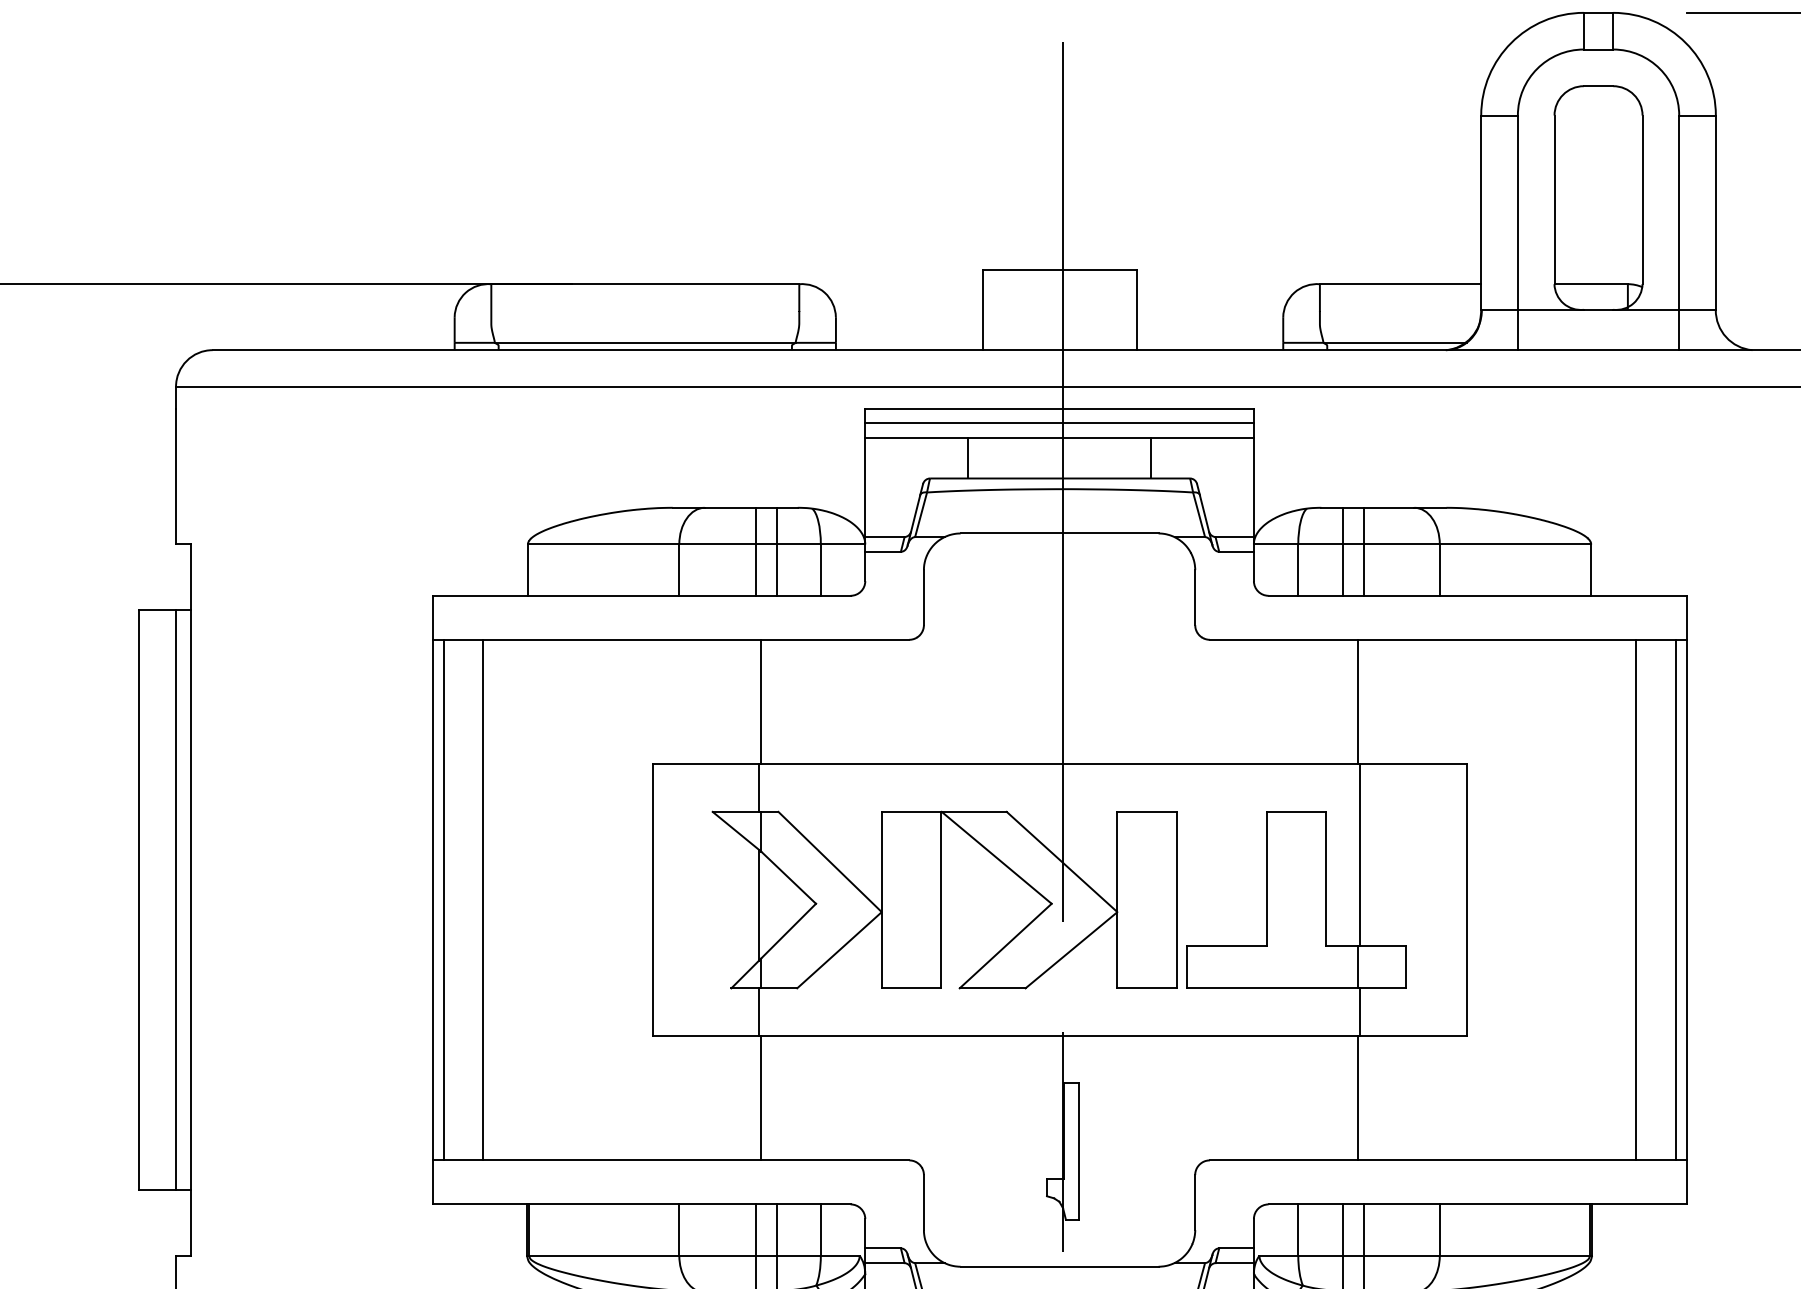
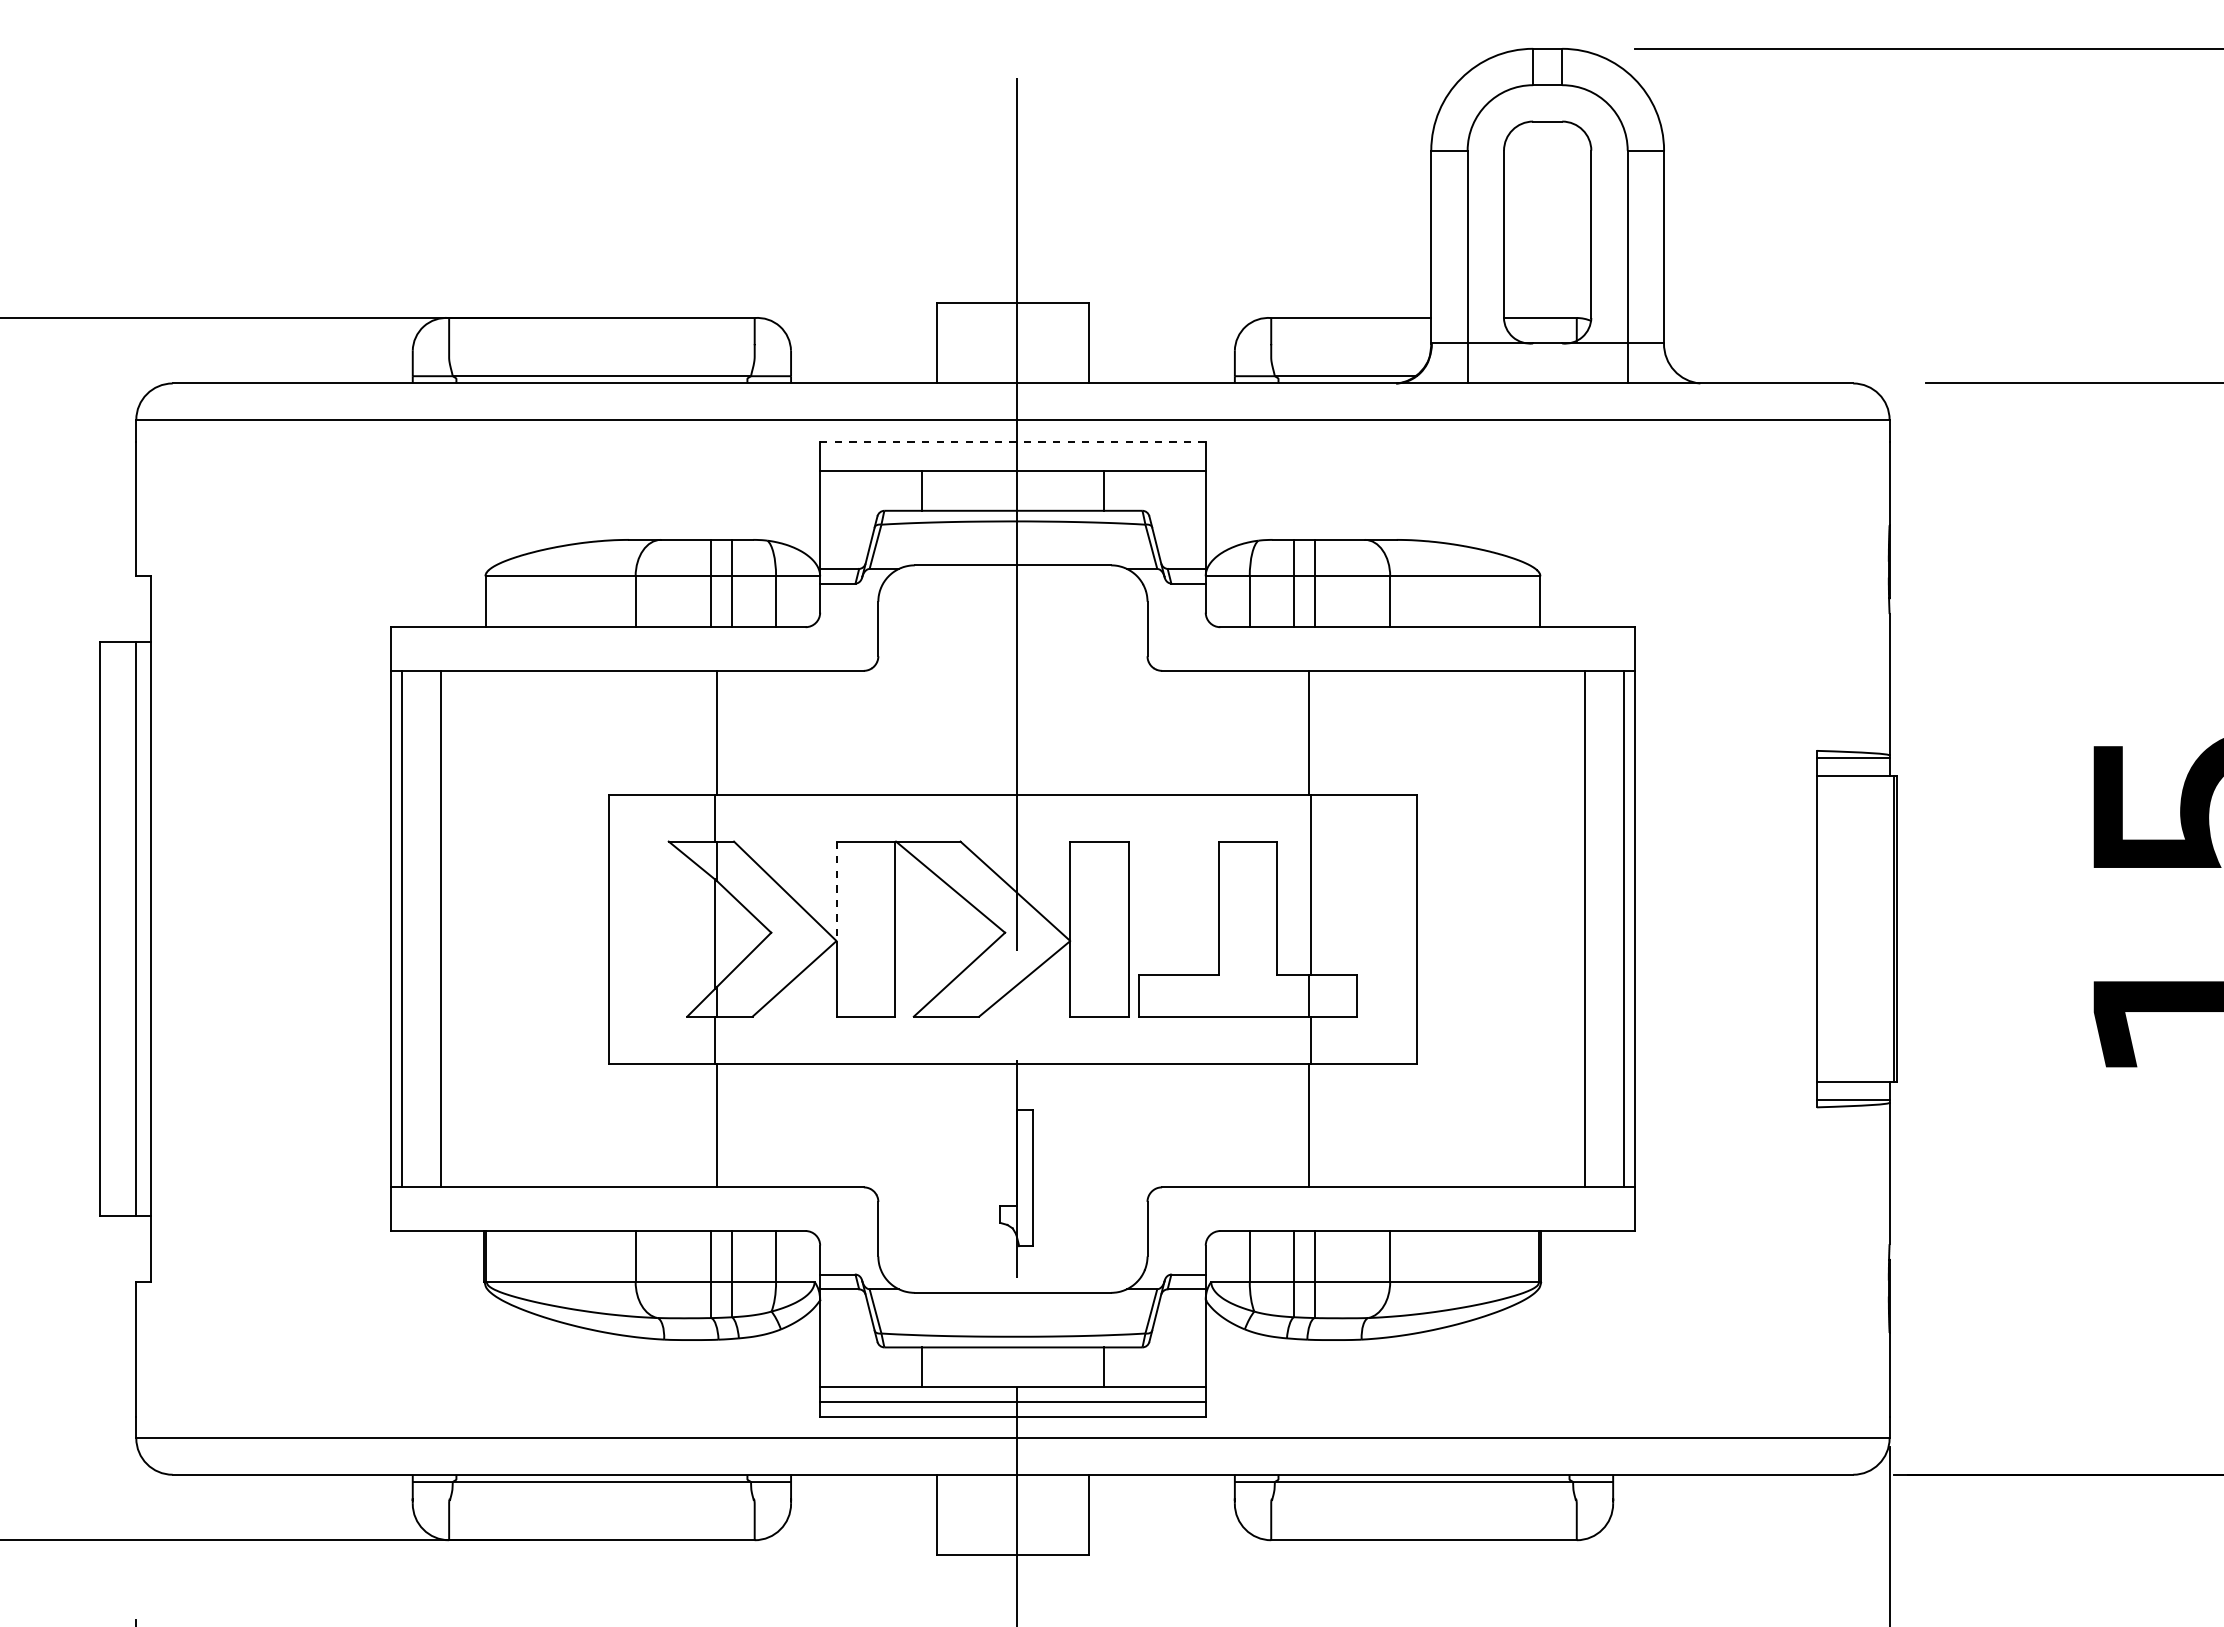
line: (1059, 408) -> (1012, 441), solid -> dashed
line: (1059, 423) -> (1012, 456), removed
line: (881, 862) -> (836, 891), solid -> dashed

